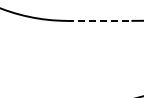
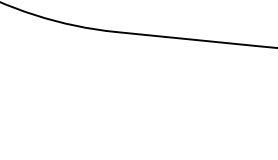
line: (99, 20) -> (186, 38), dashed -> solid

